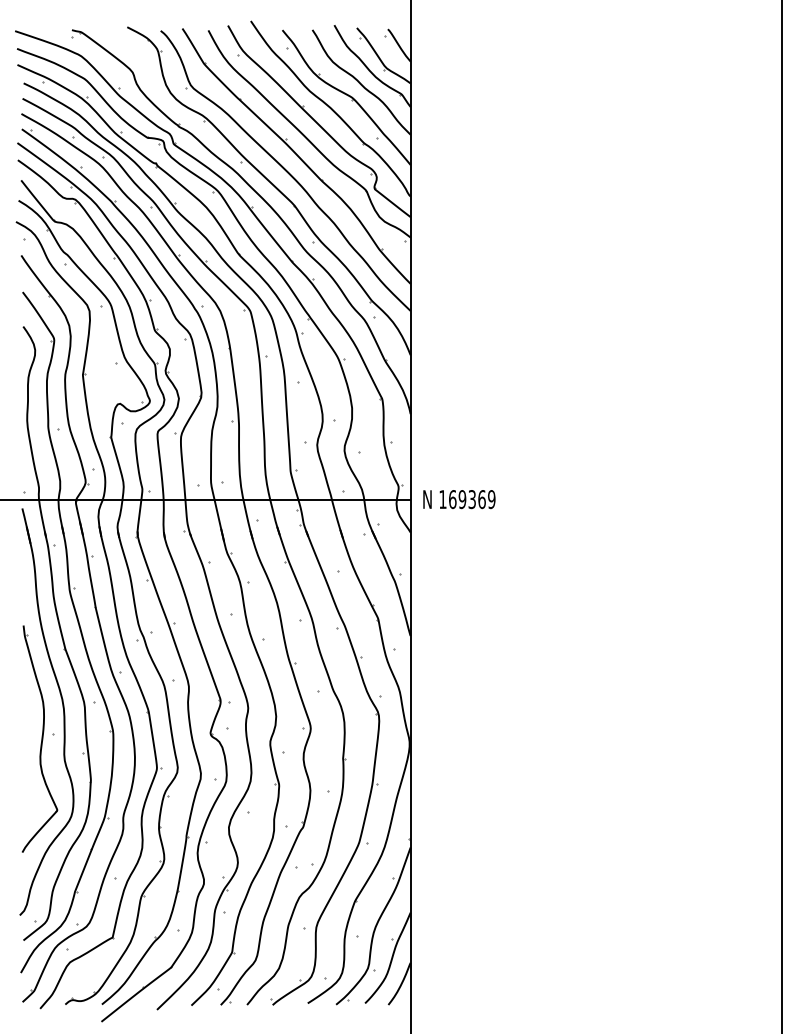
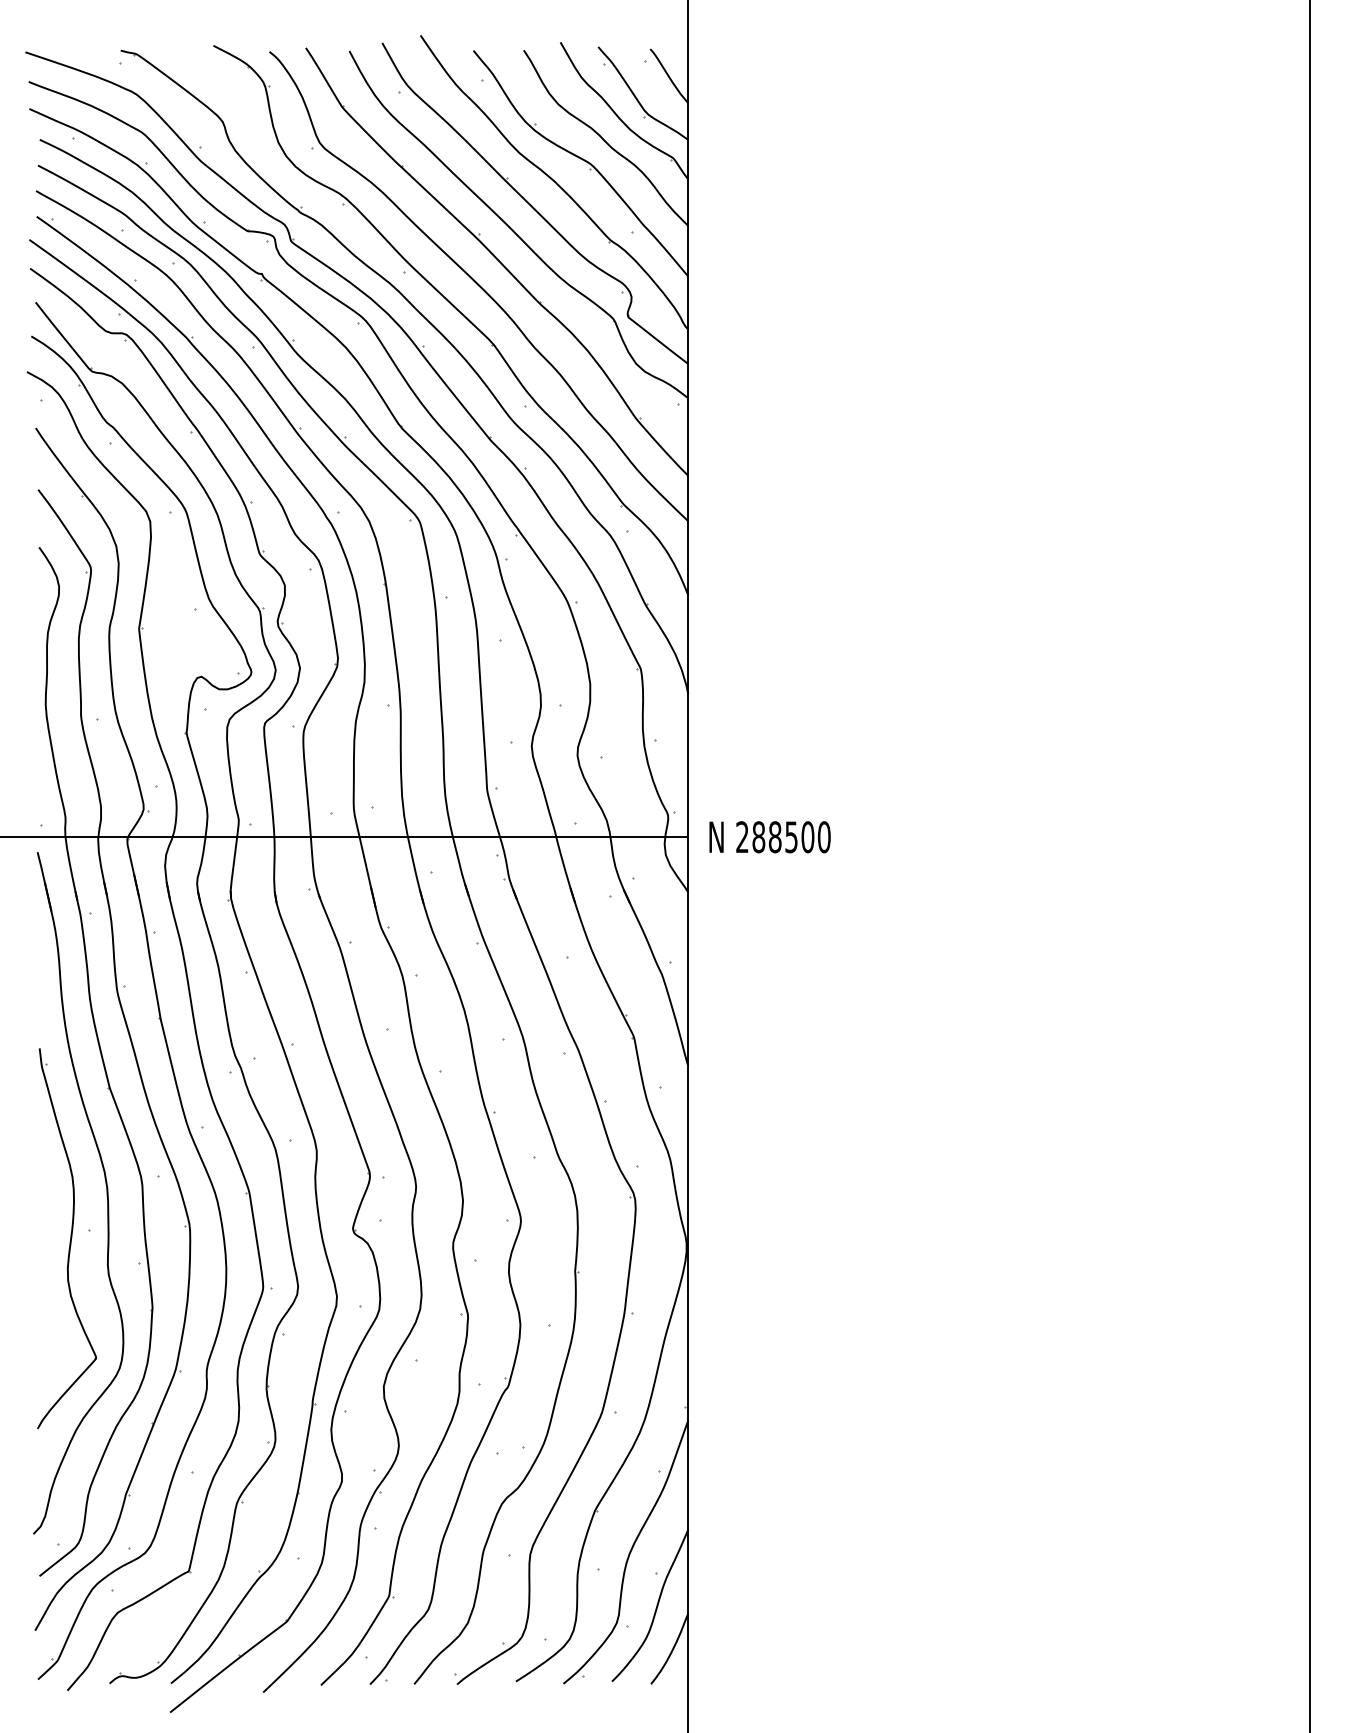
text: (467, 499) -> (783, 837), 169369 -> 288500

